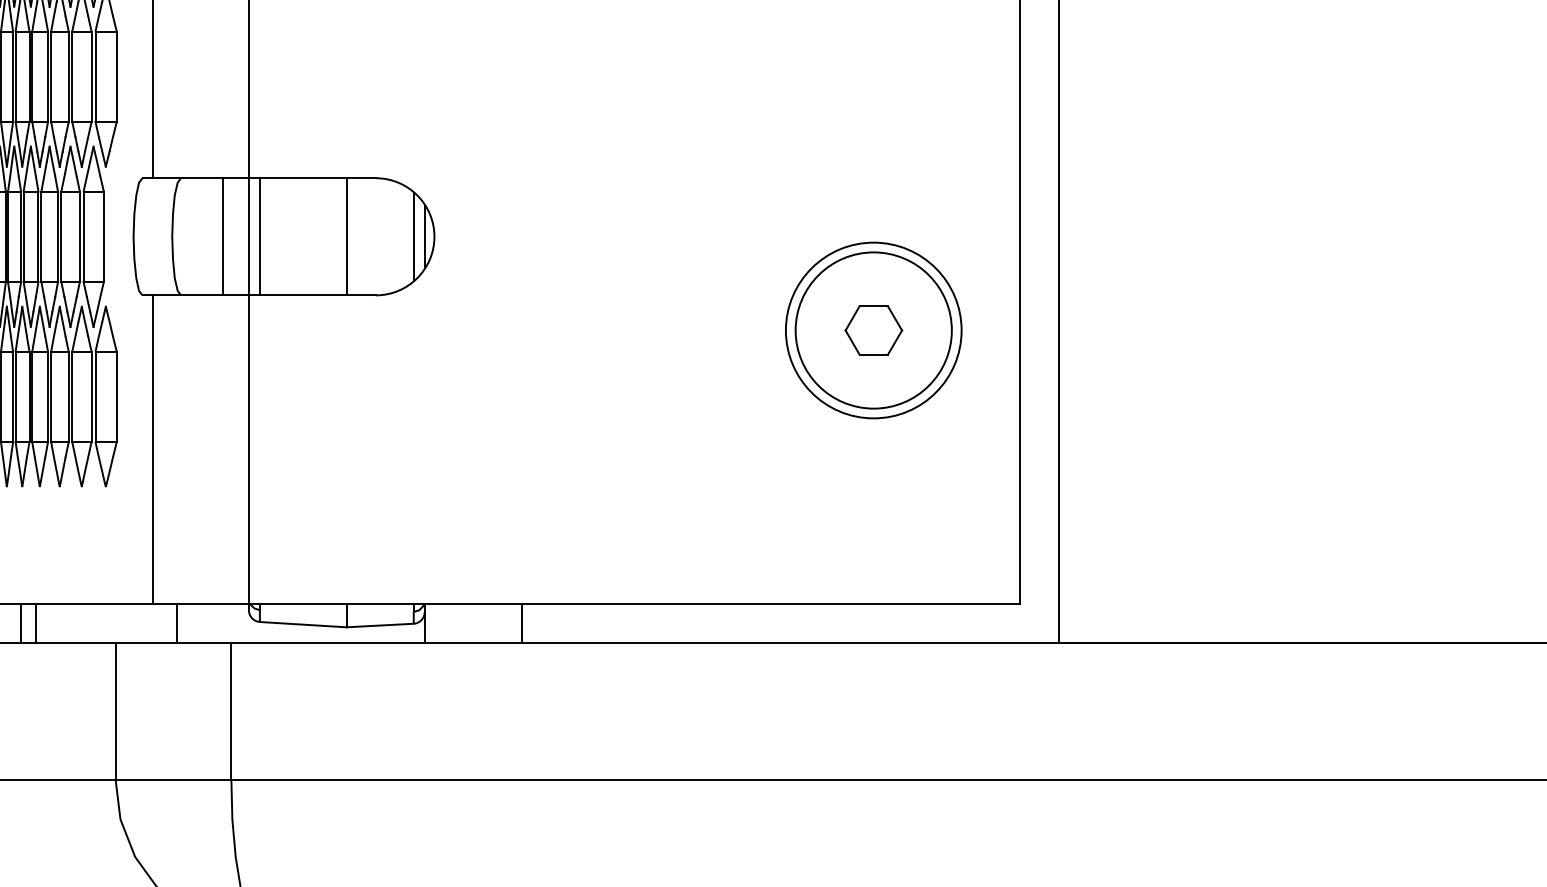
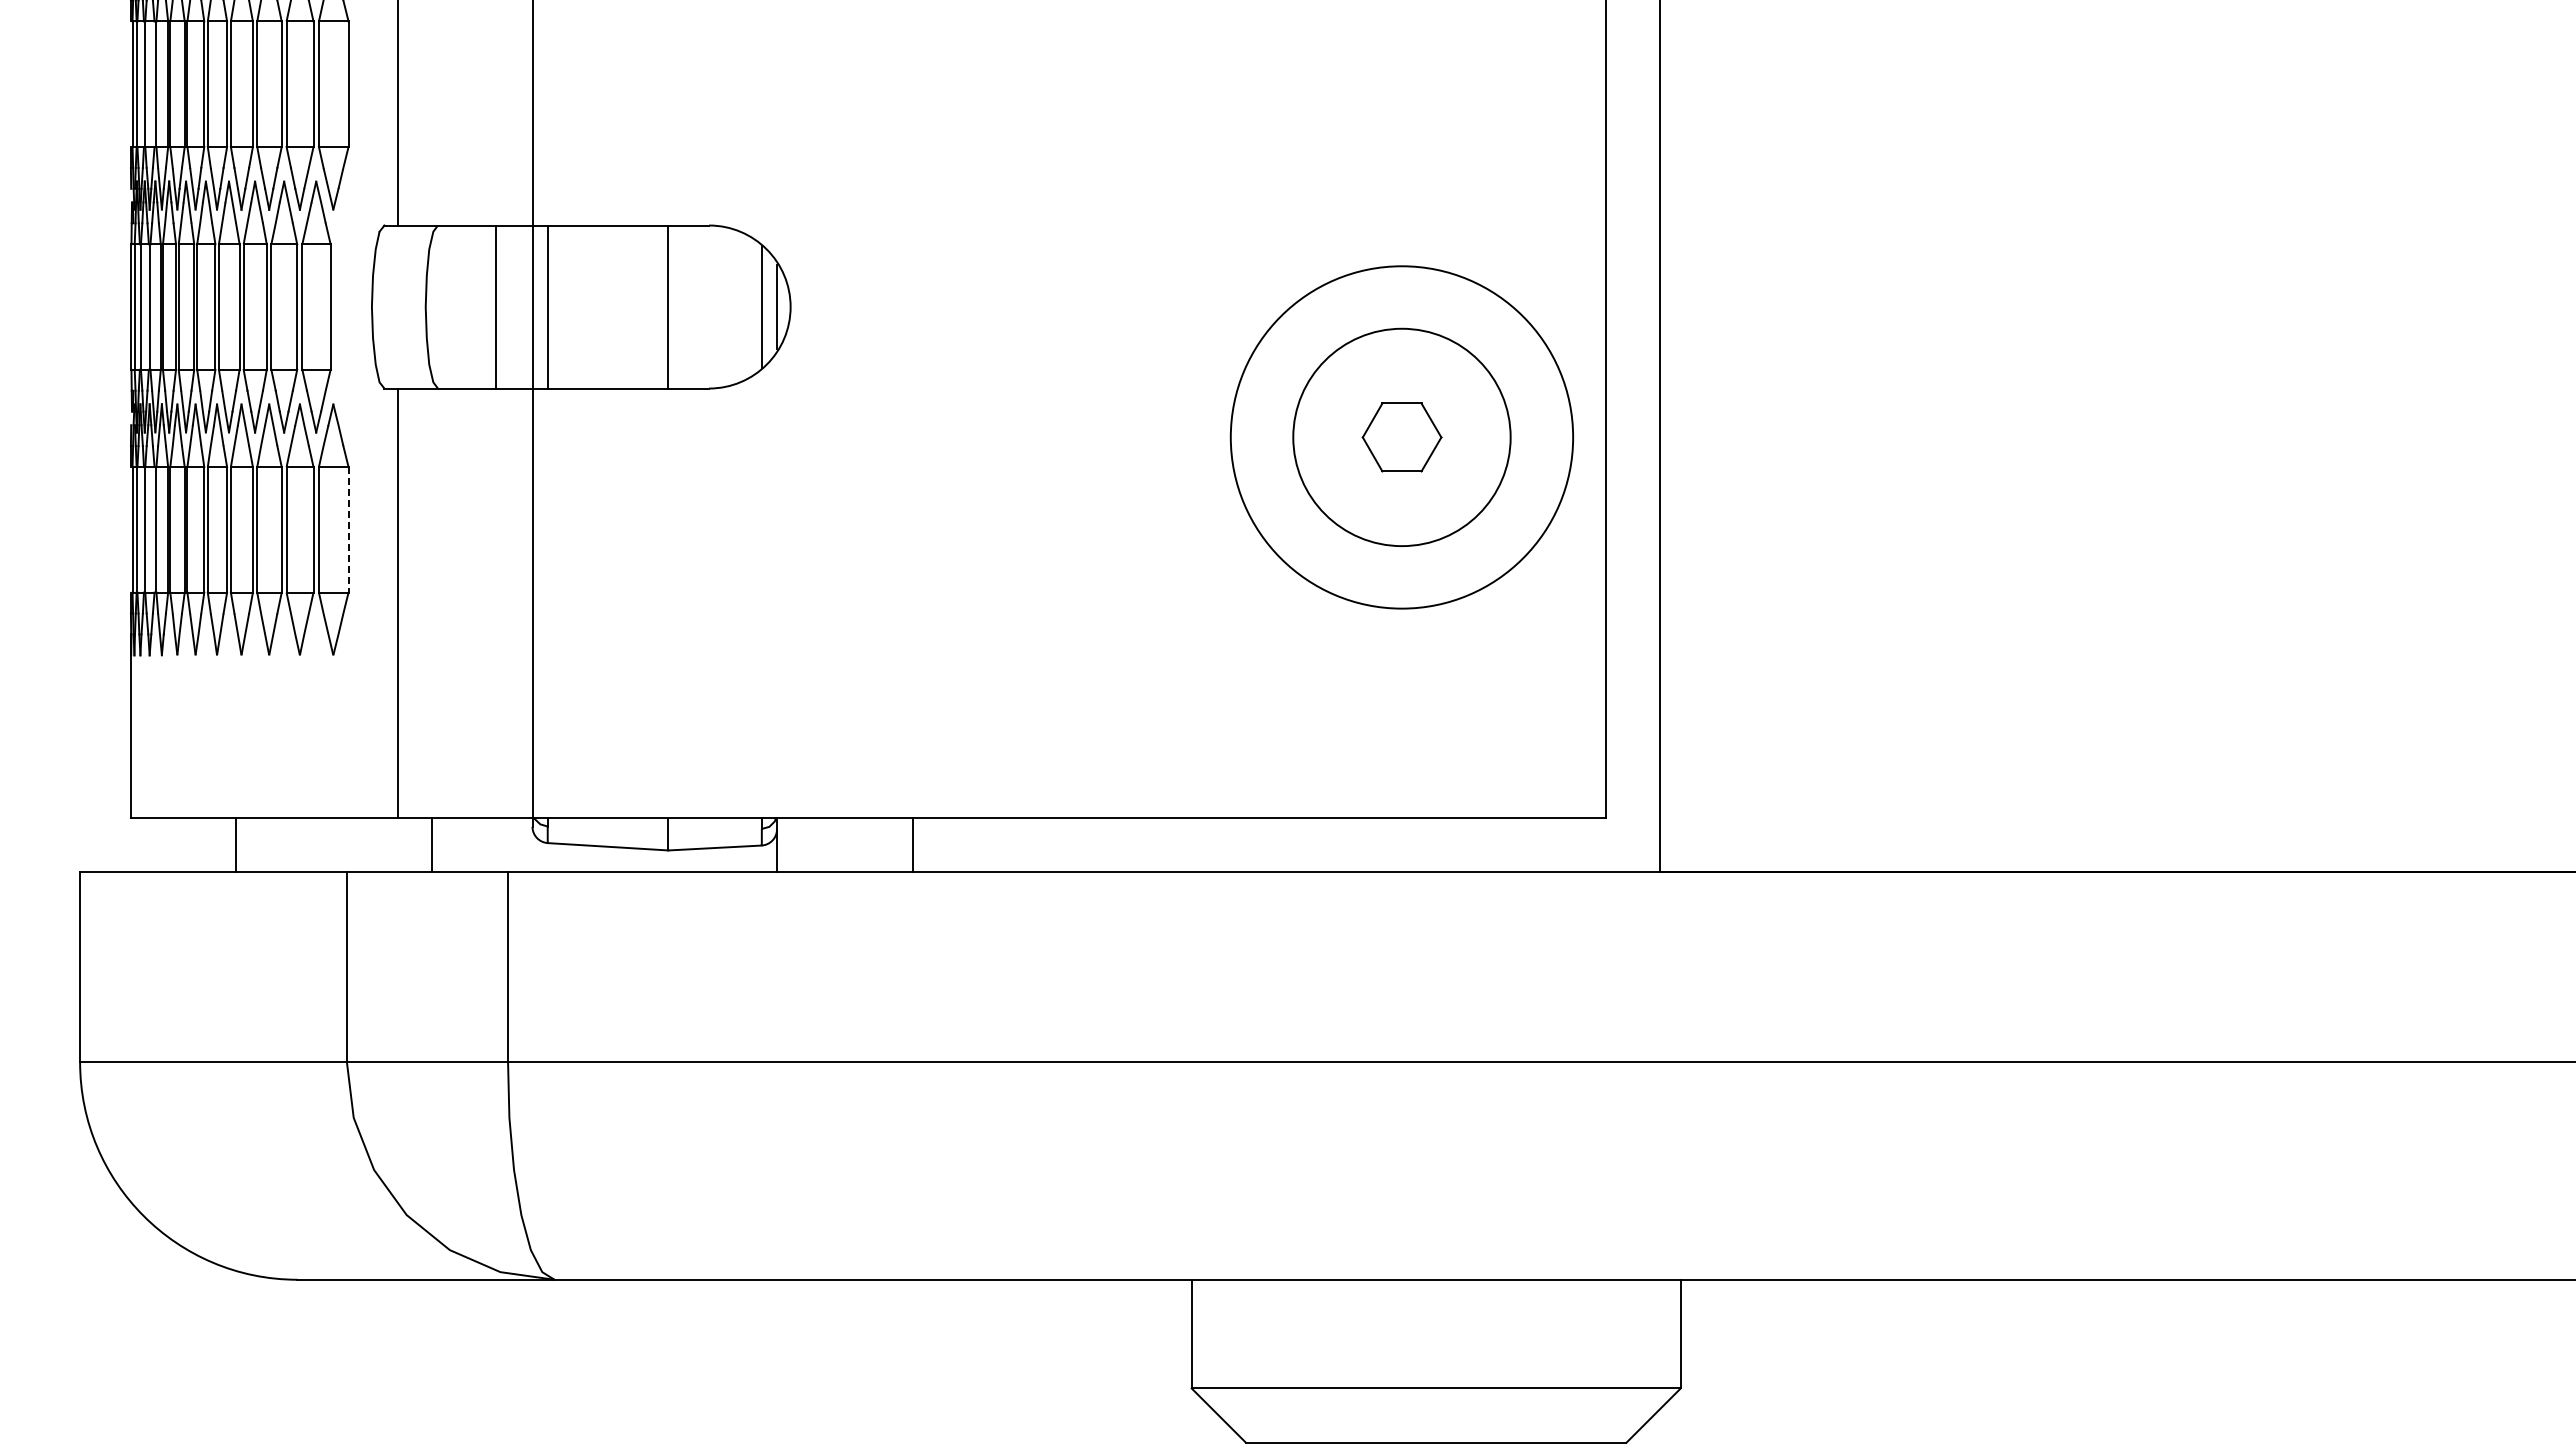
circle: (873, 330) -> (1401, 437), size x1.4
line: (116, 396) -> (348, 529), solid -> dashed
line: (20, 623) -> (214, 844), removed

